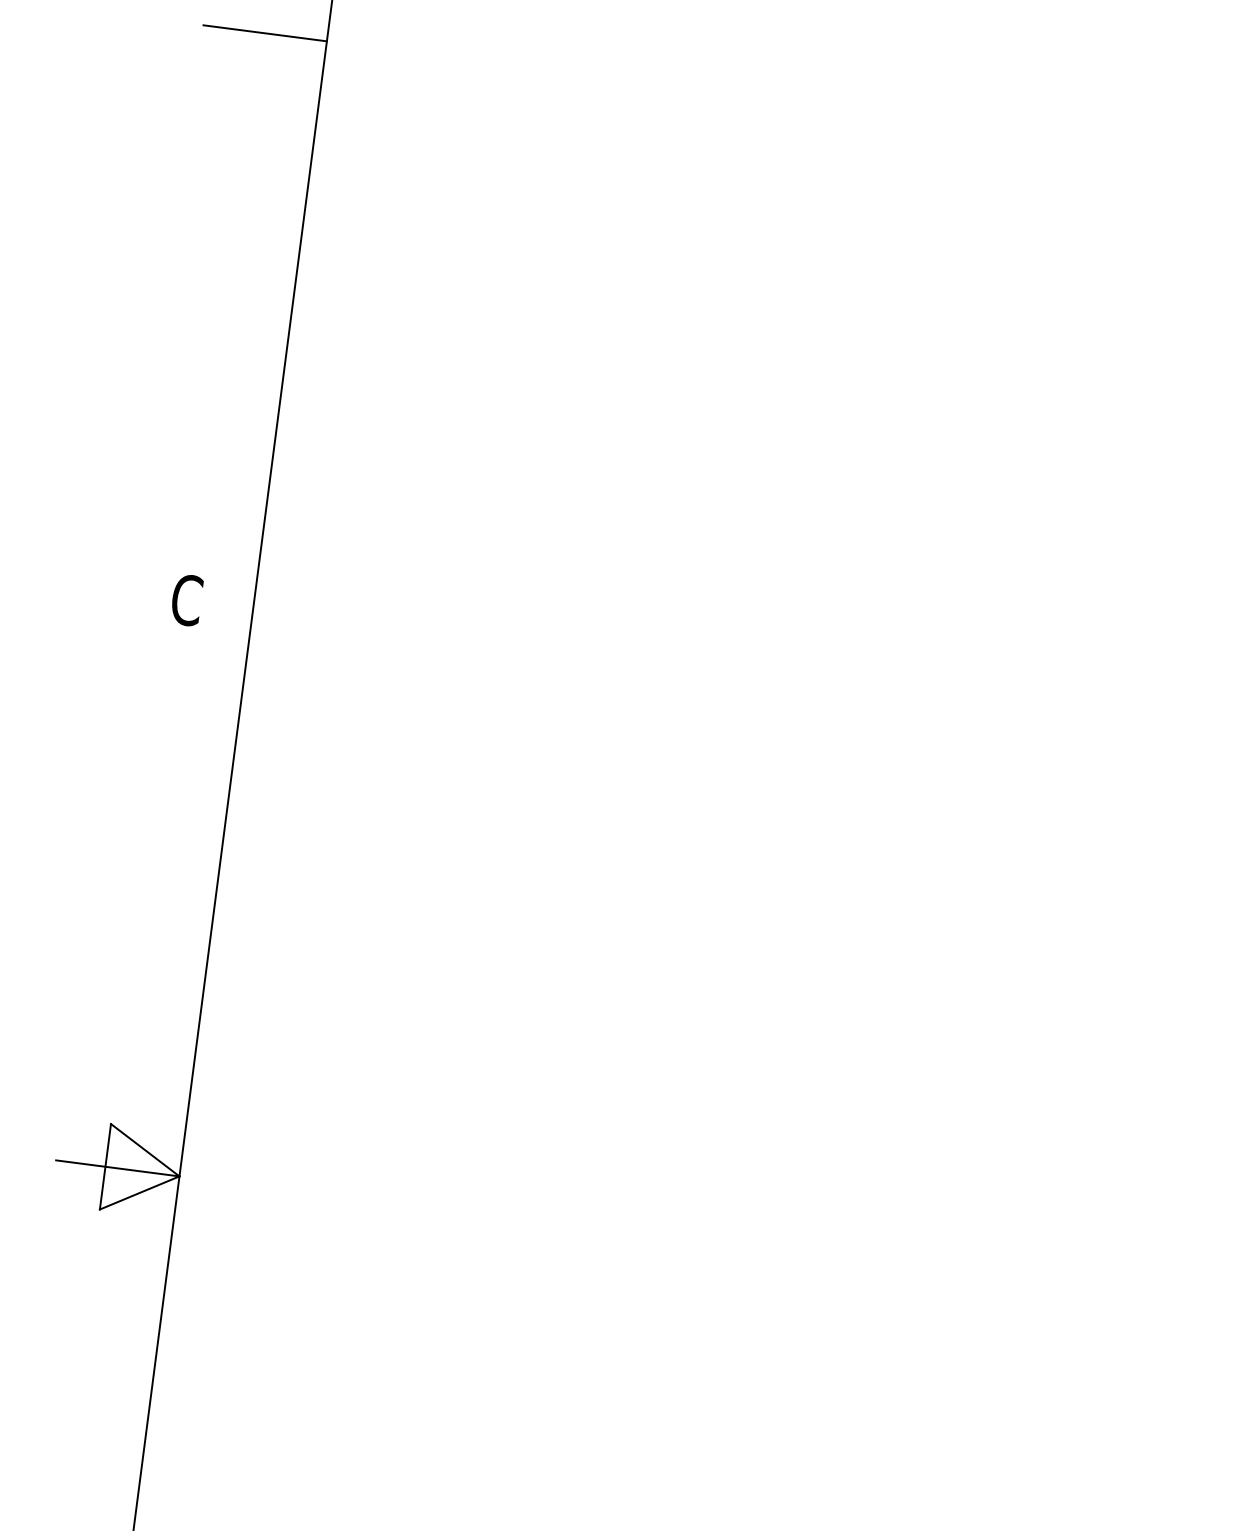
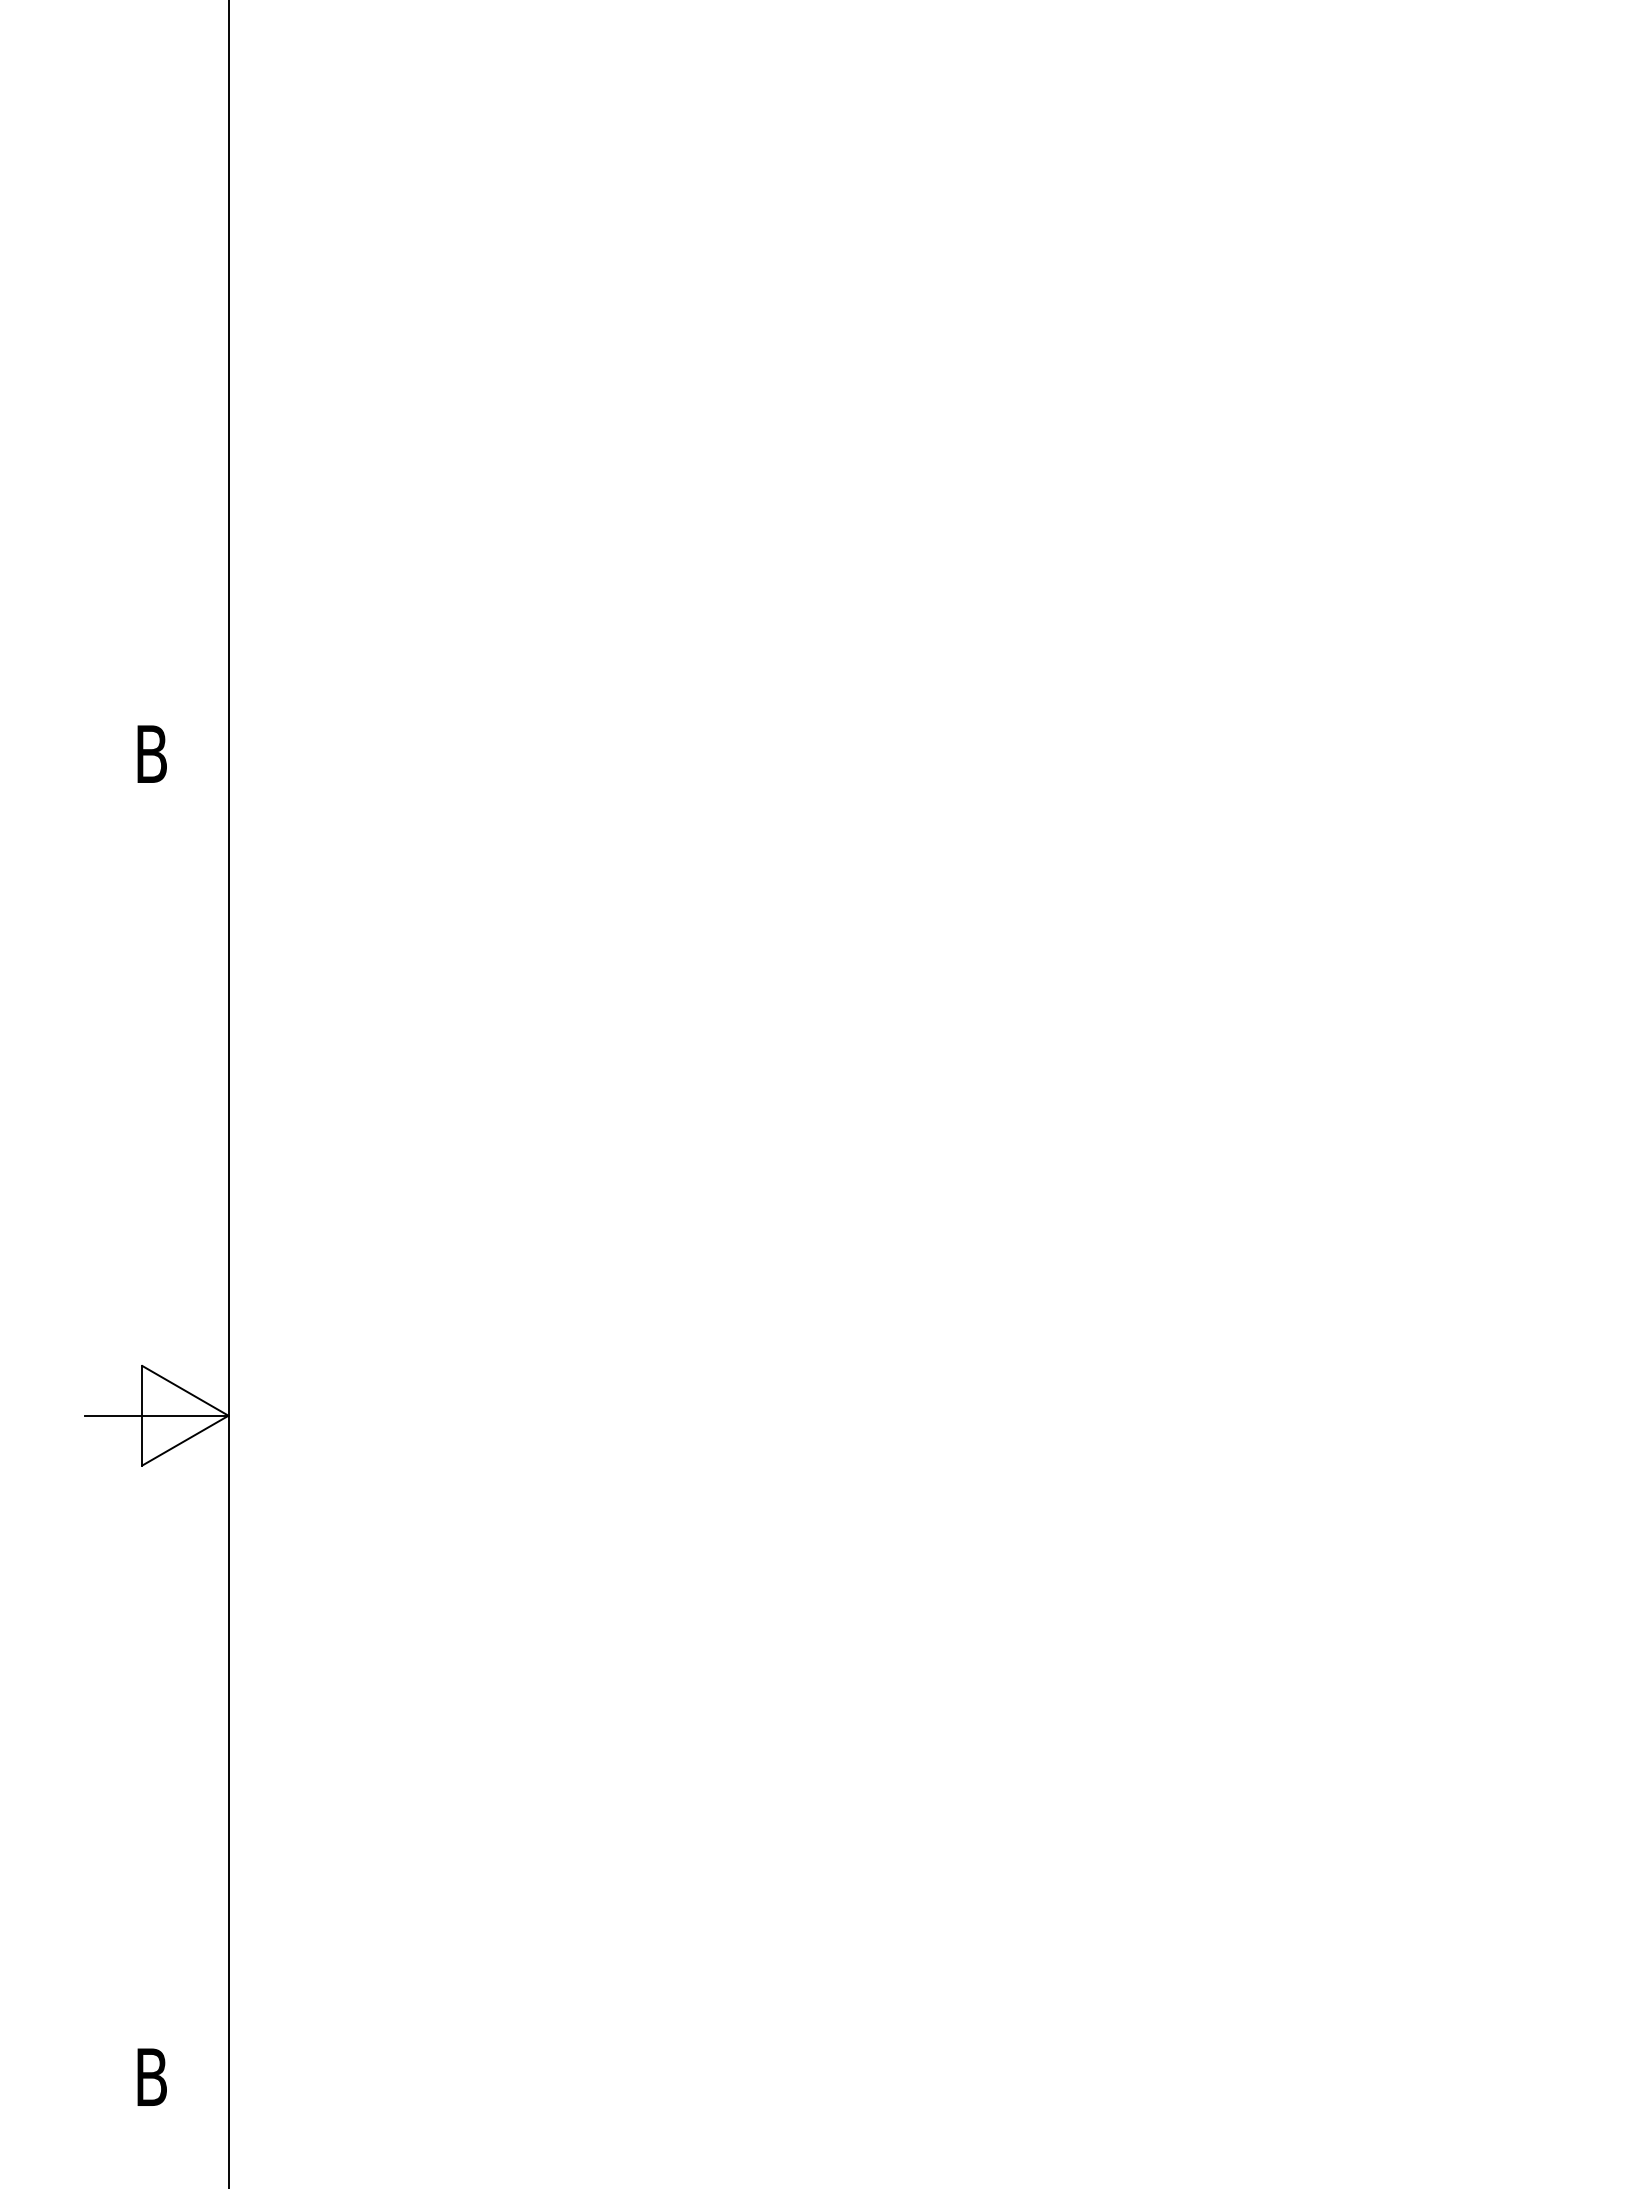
line: (265, 33) -> (156, 92), removed
text: (186, 599) -> (150, 753), C -> B

